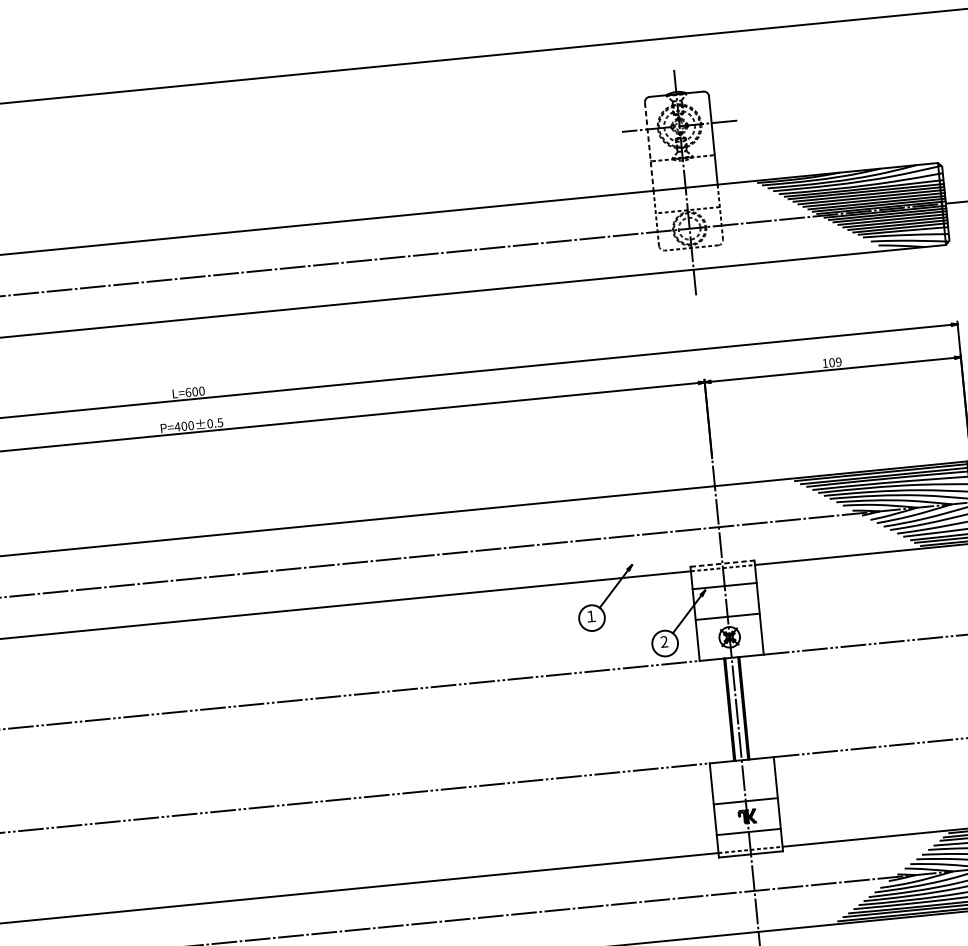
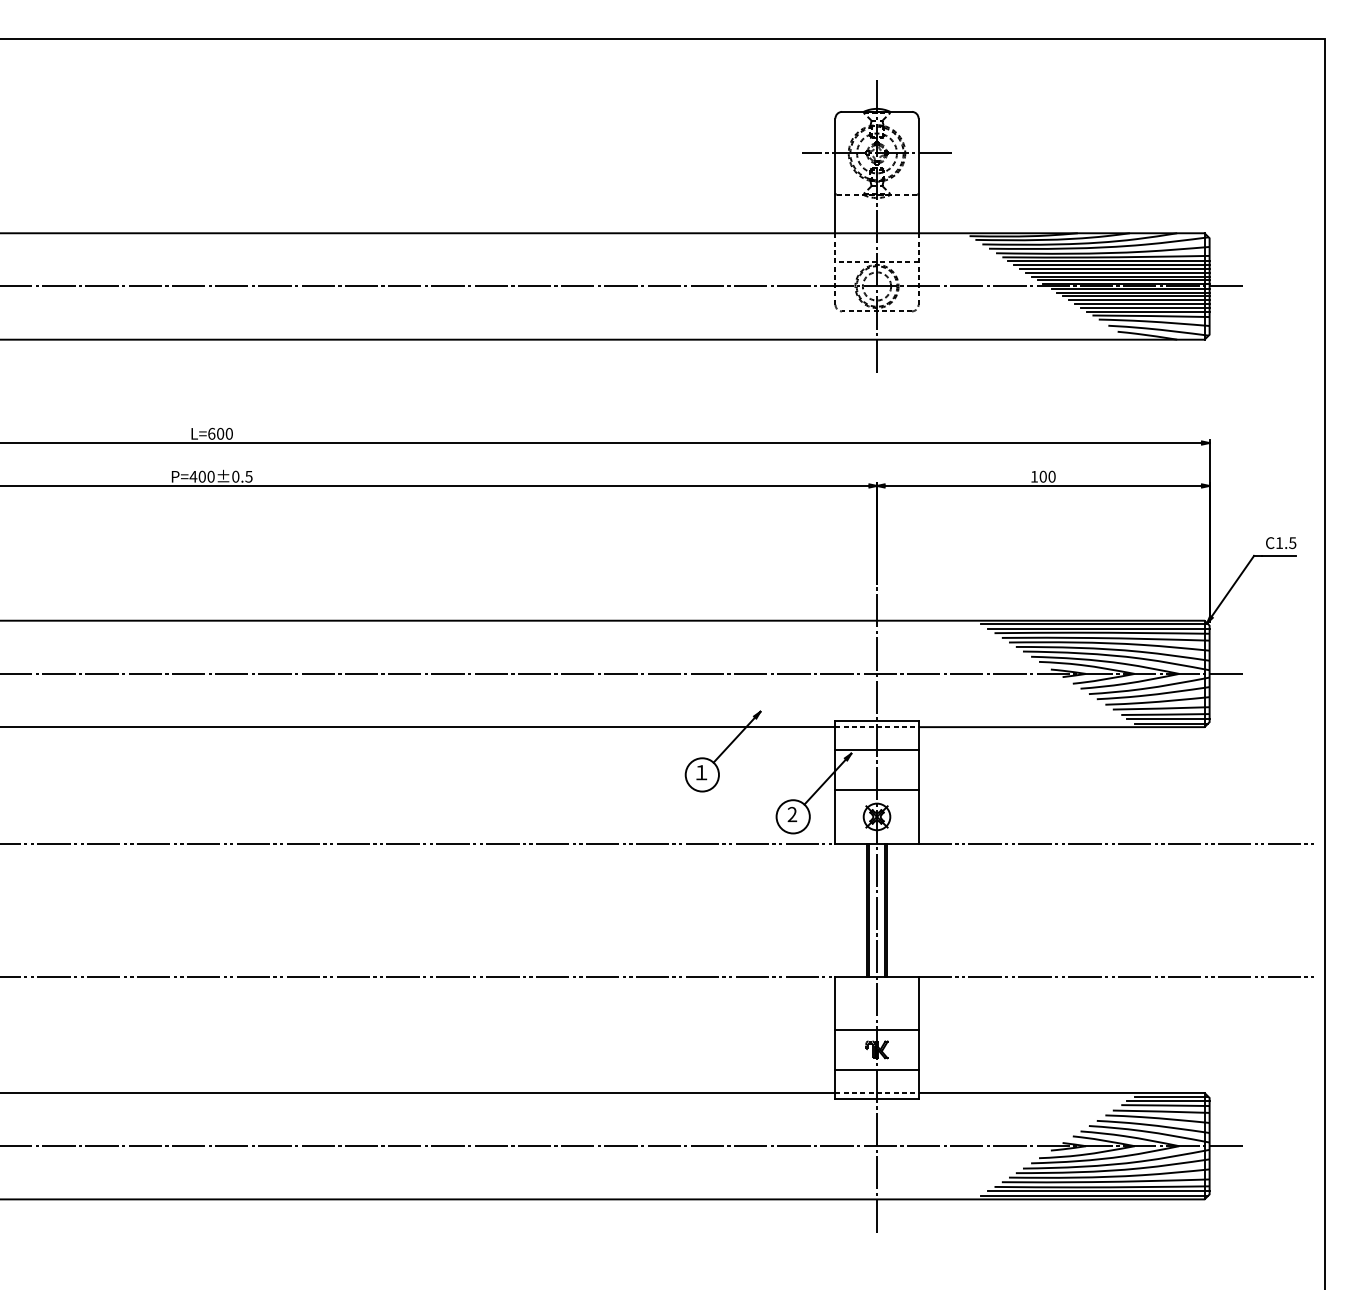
line: (649, 147) -> (835, 176), dashed -> solid
text: (838, 361) -> (1051, 476), 109 -> 100
line: (722, 563) -> (877, 721), dashed -> solid

